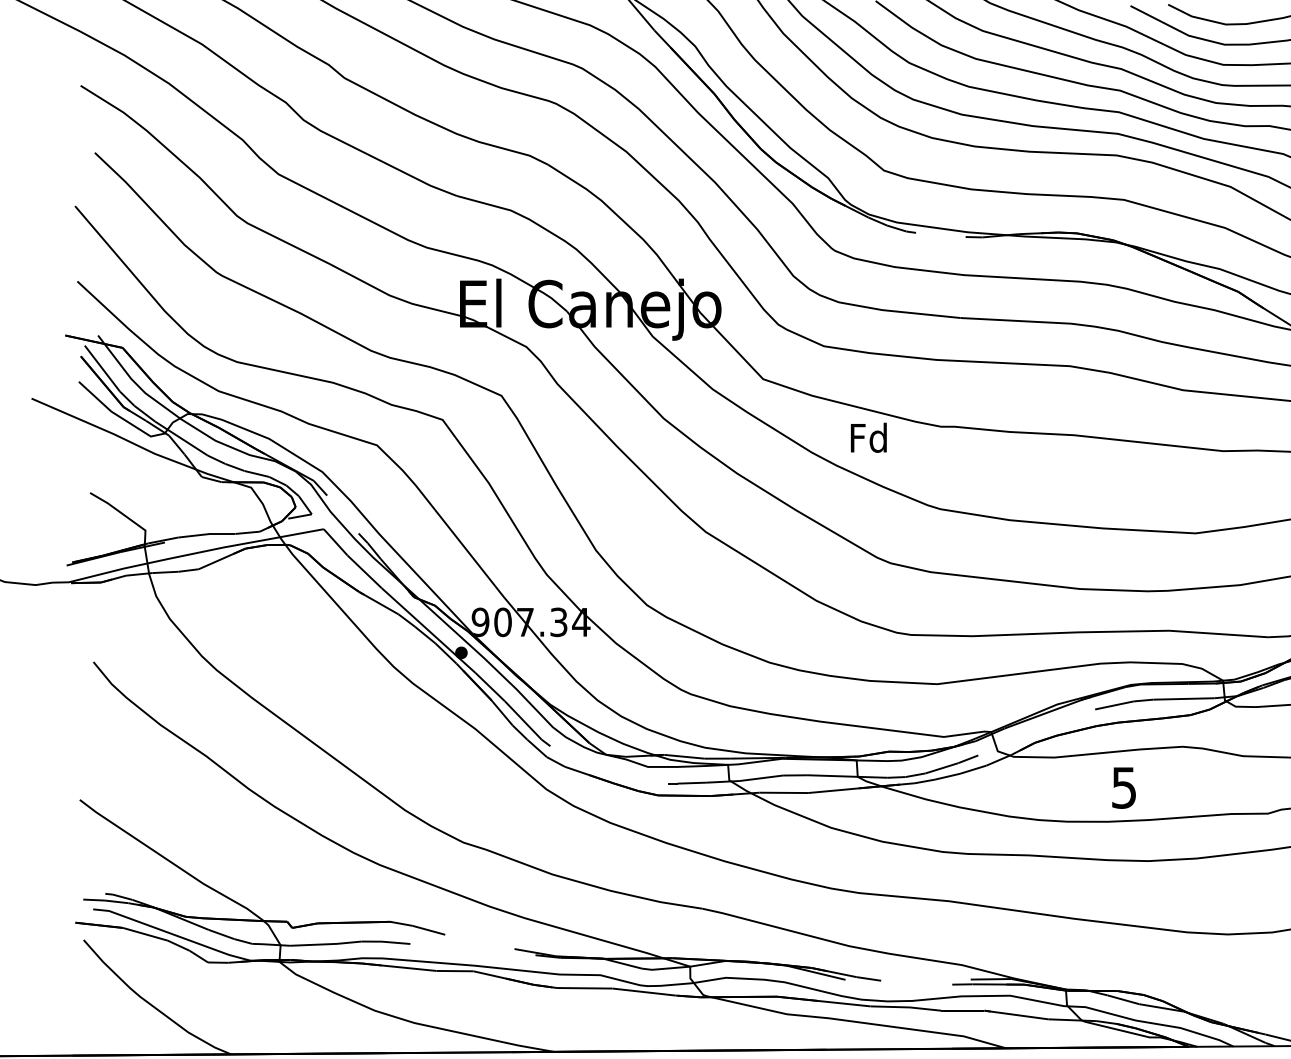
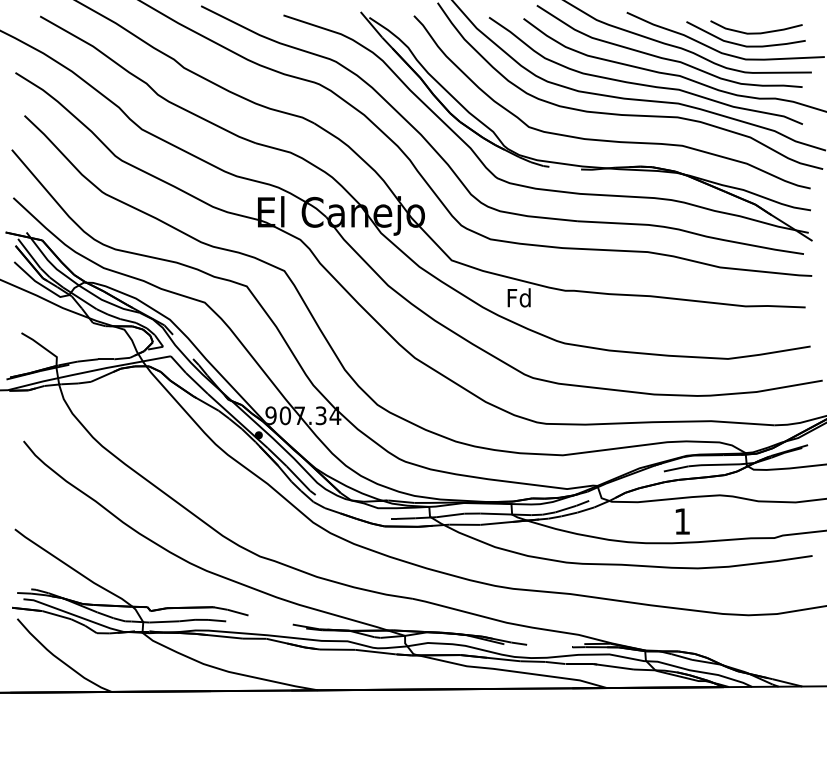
text: (1122, 787) -> (681, 521), 5 -> 1

